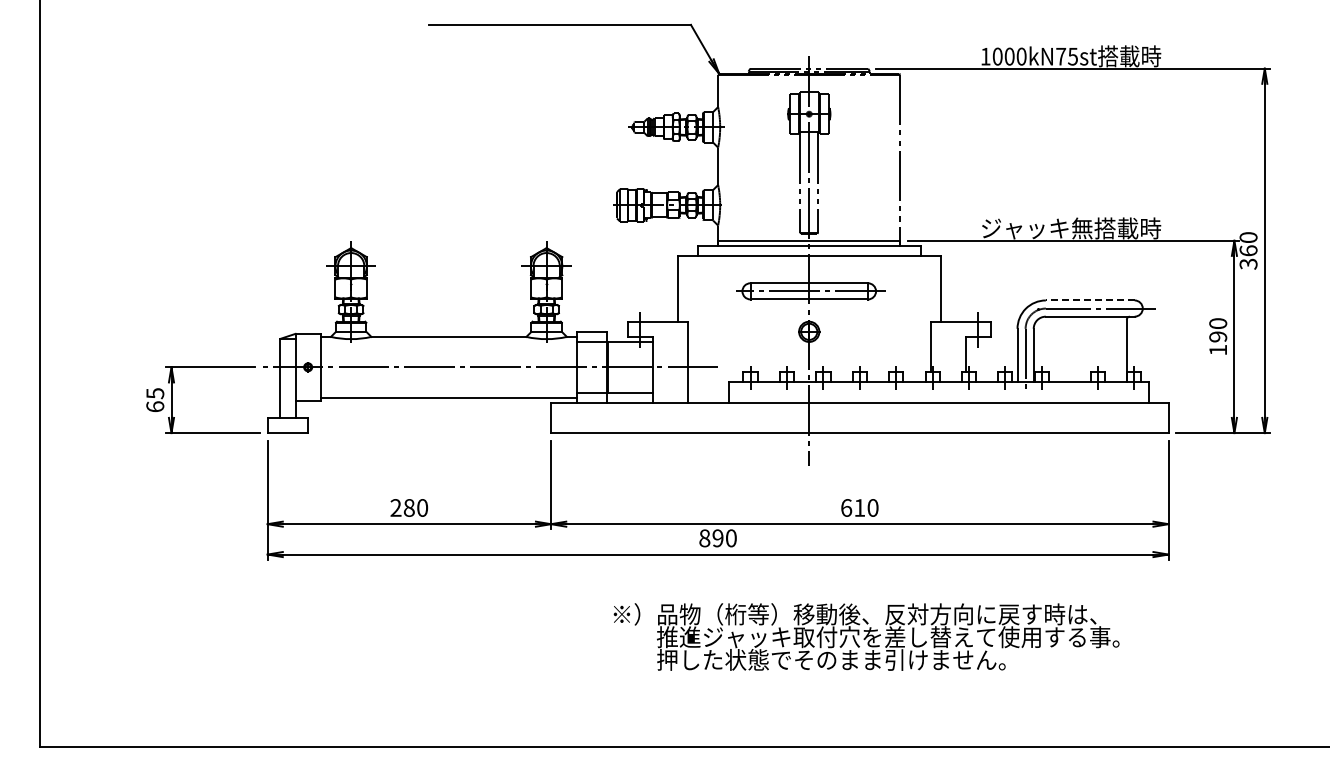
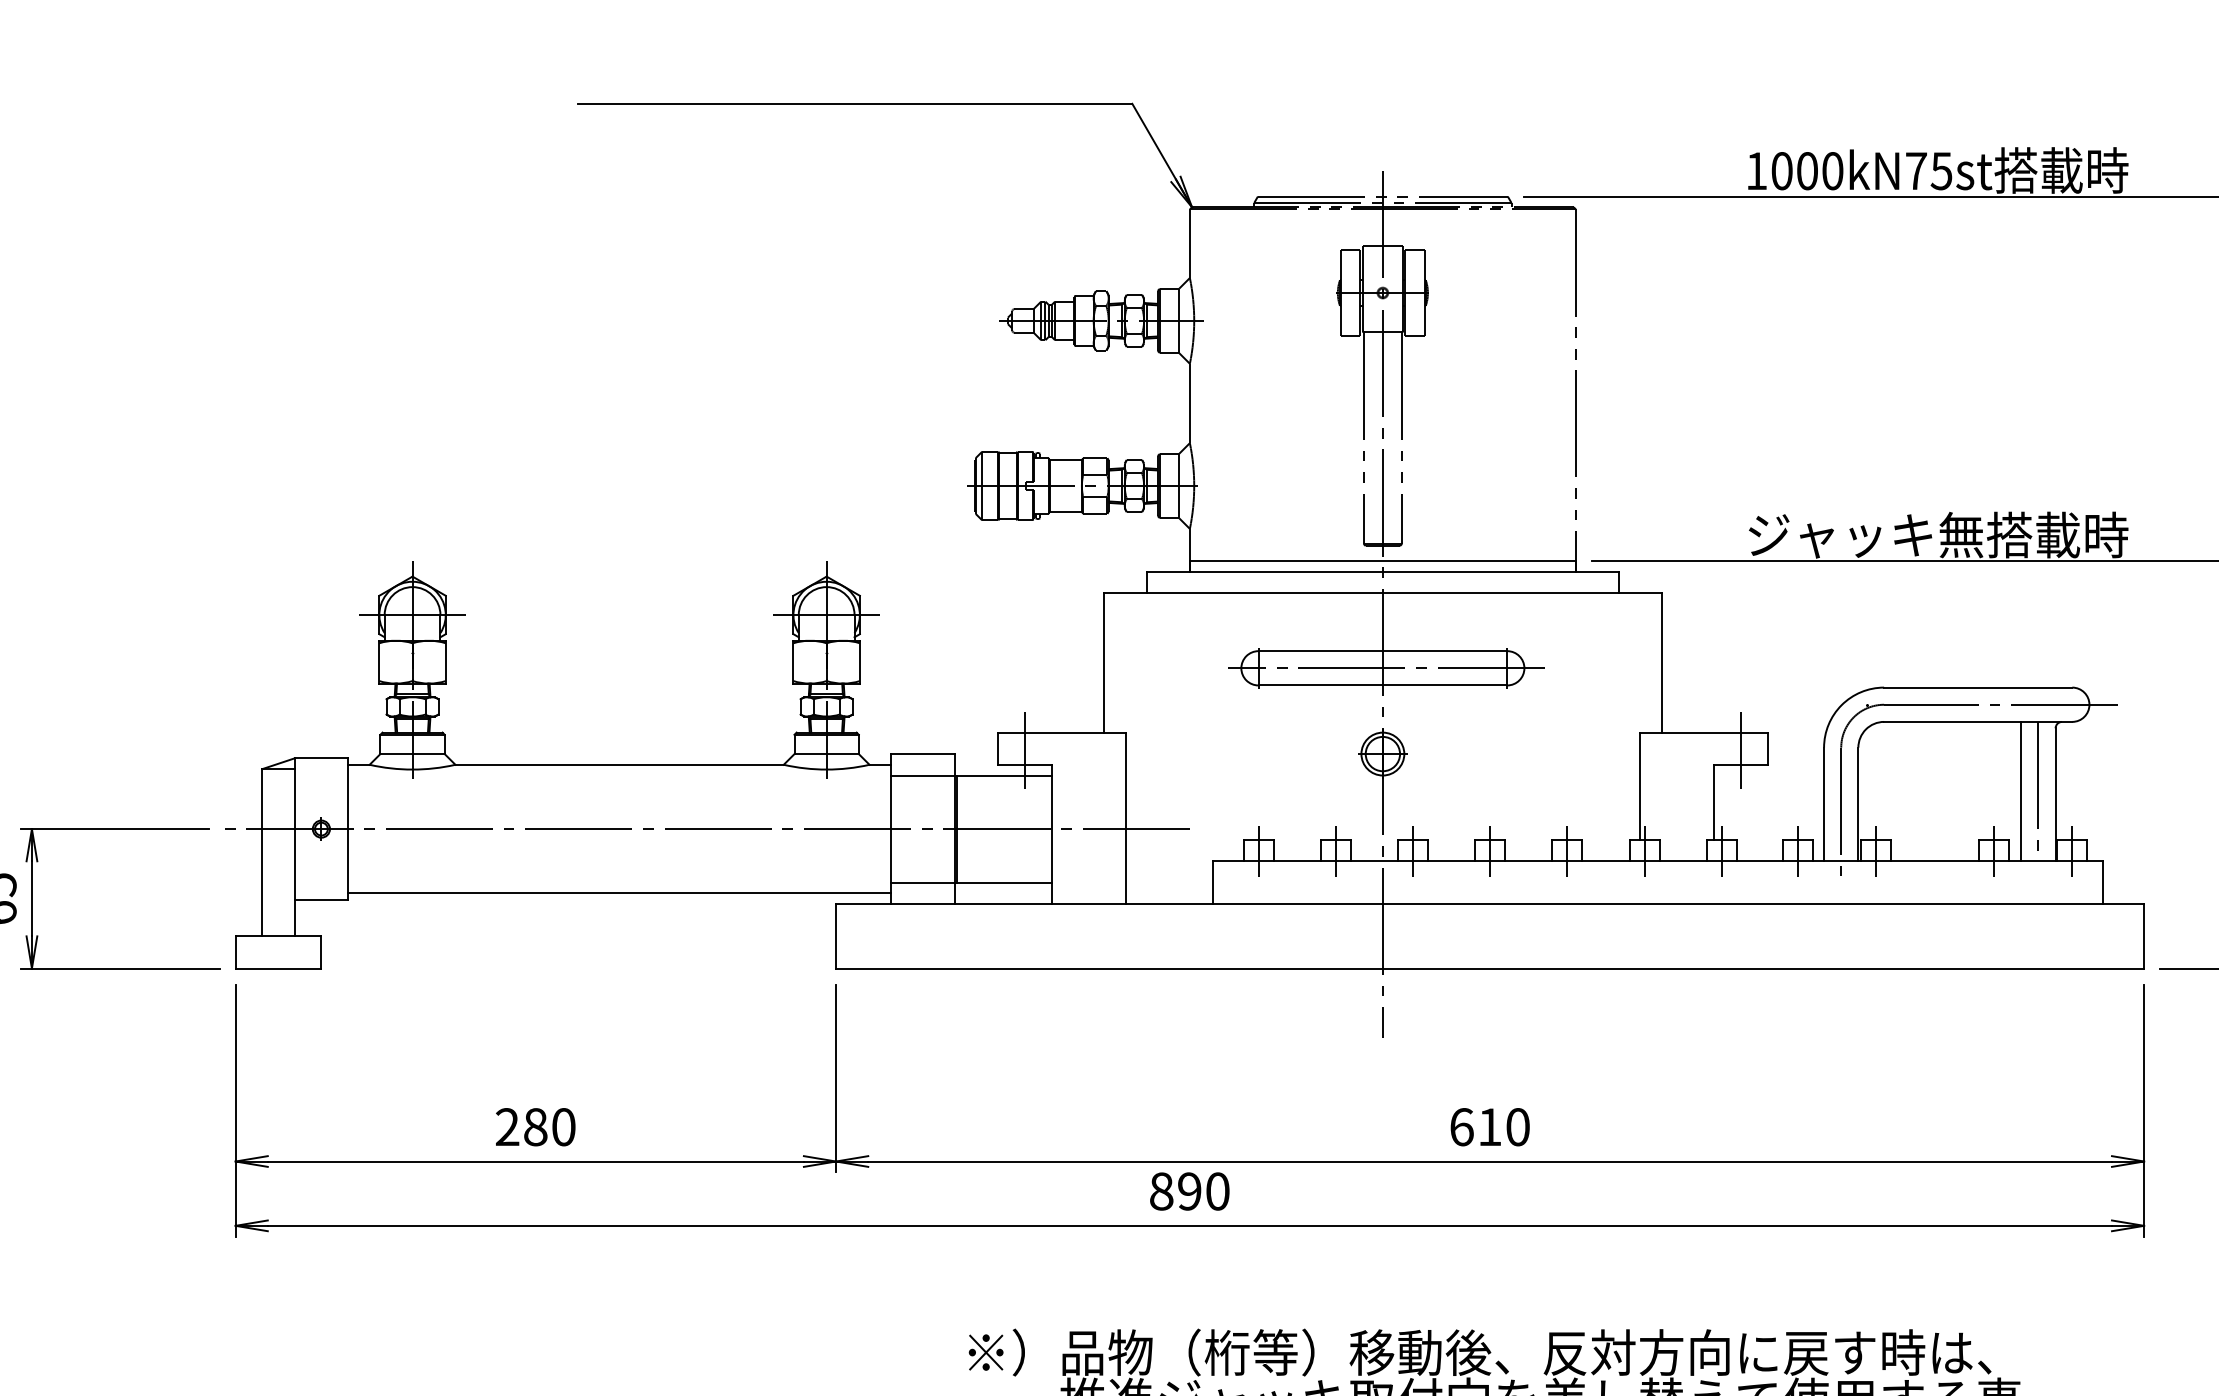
line: (1089, 300) -> (1976, 687), dashed -> solid
line: (1110, 349) -> (2021, 791), added
line: (1118, 349) -> (2037, 791), added

